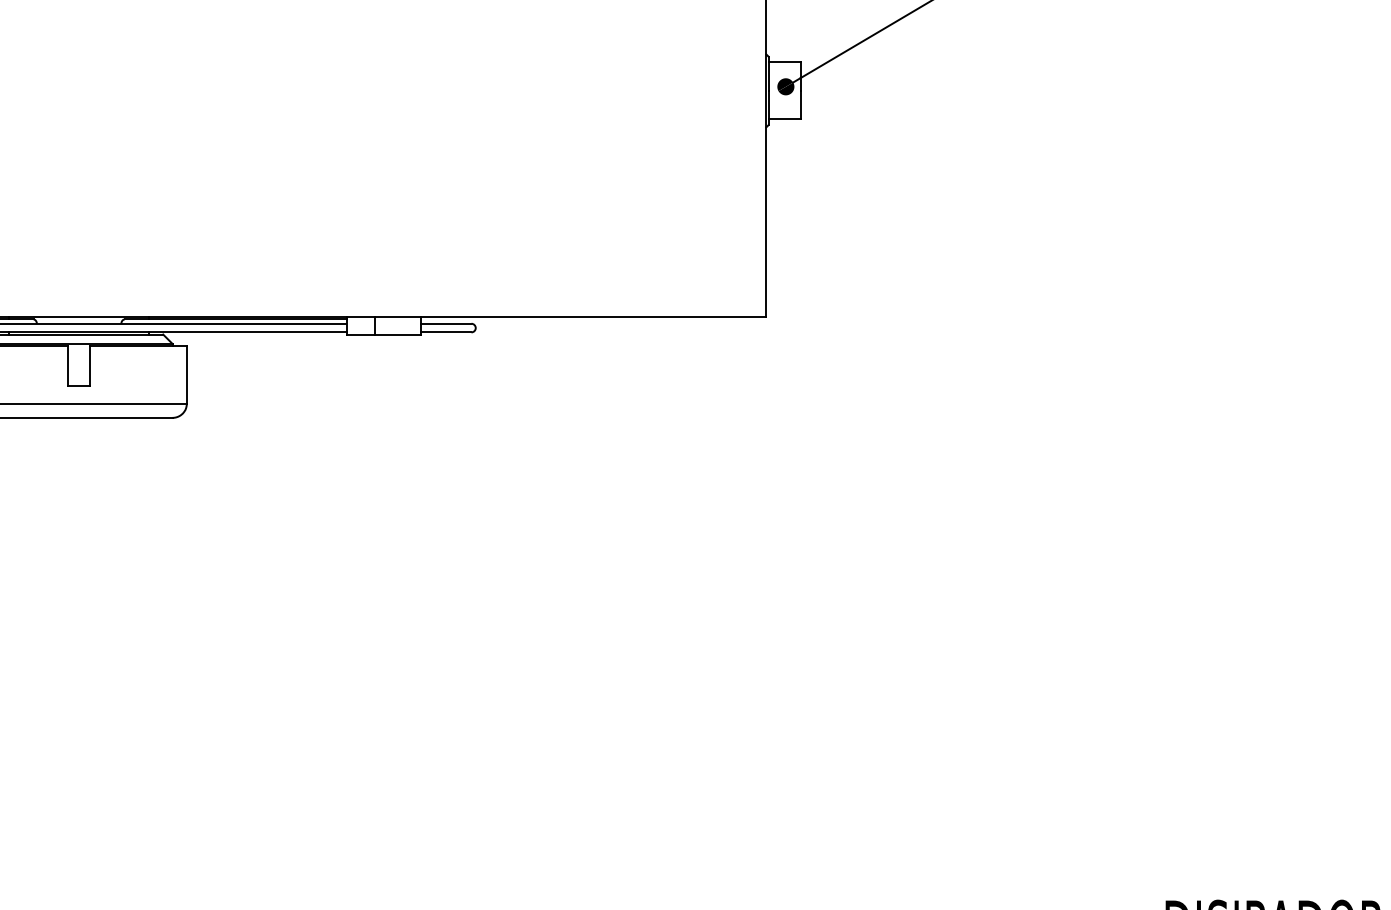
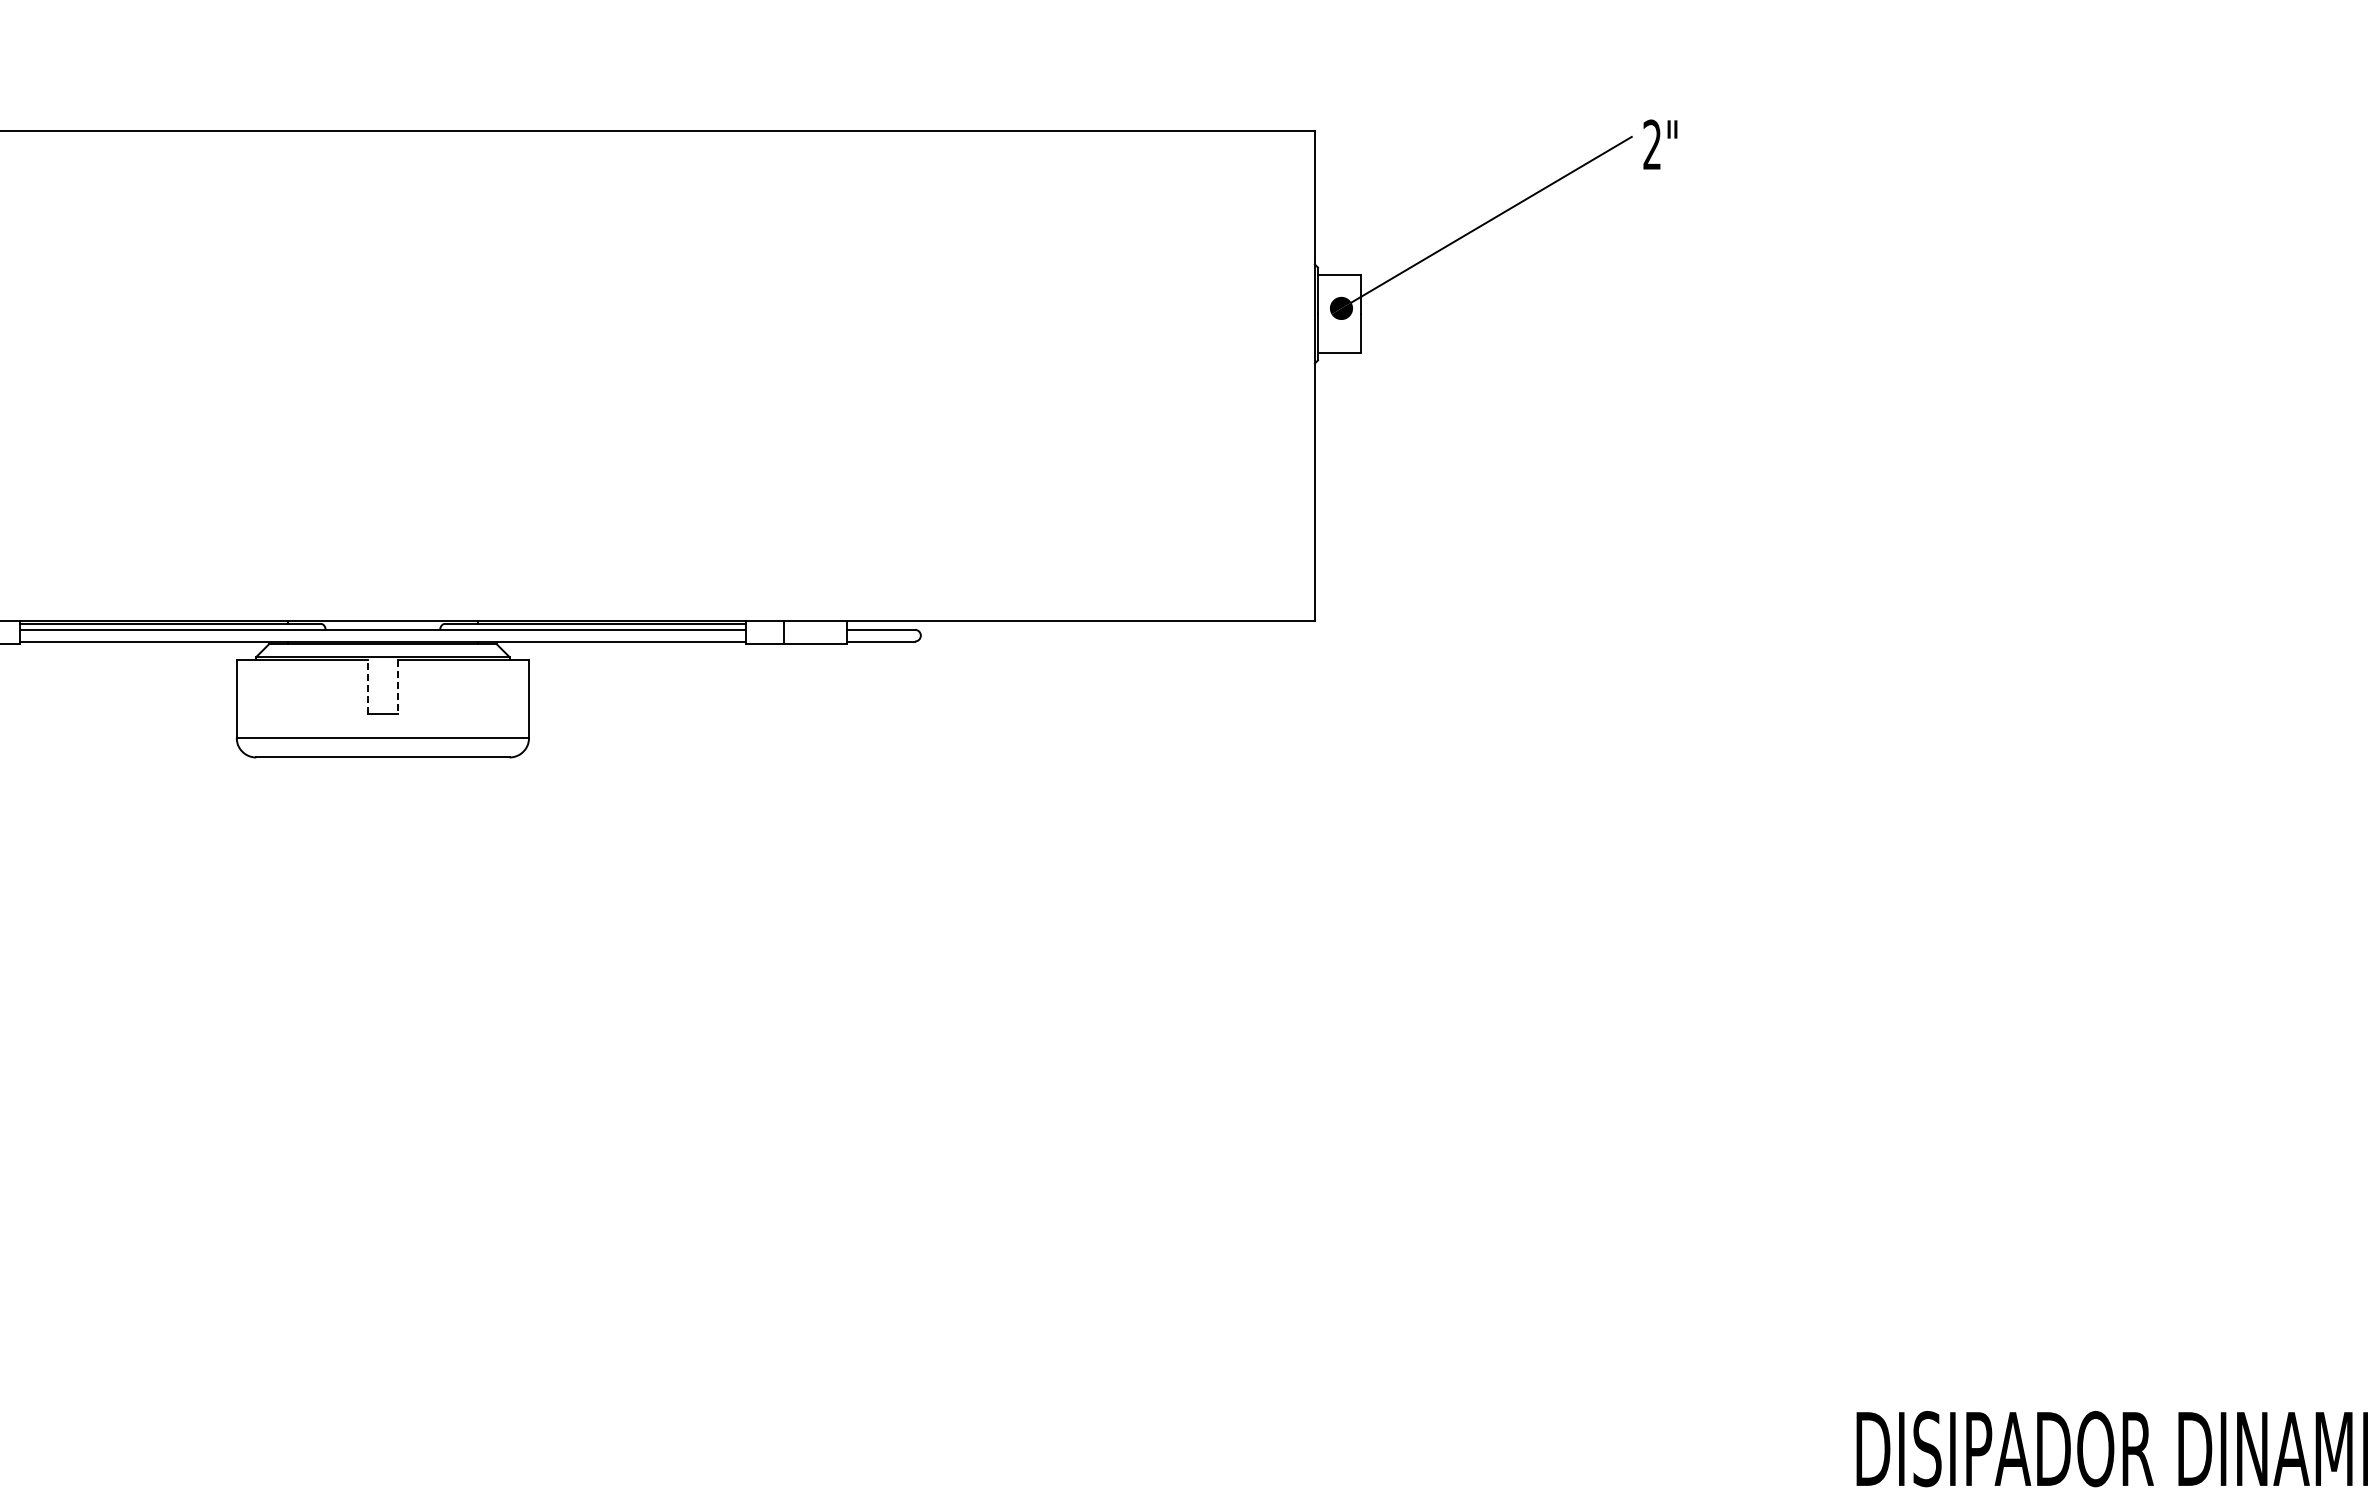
line: (68, 365) -> (368, 686), solid -> dashed
line: (89, 366) -> (397, 687), solid -> dashed

